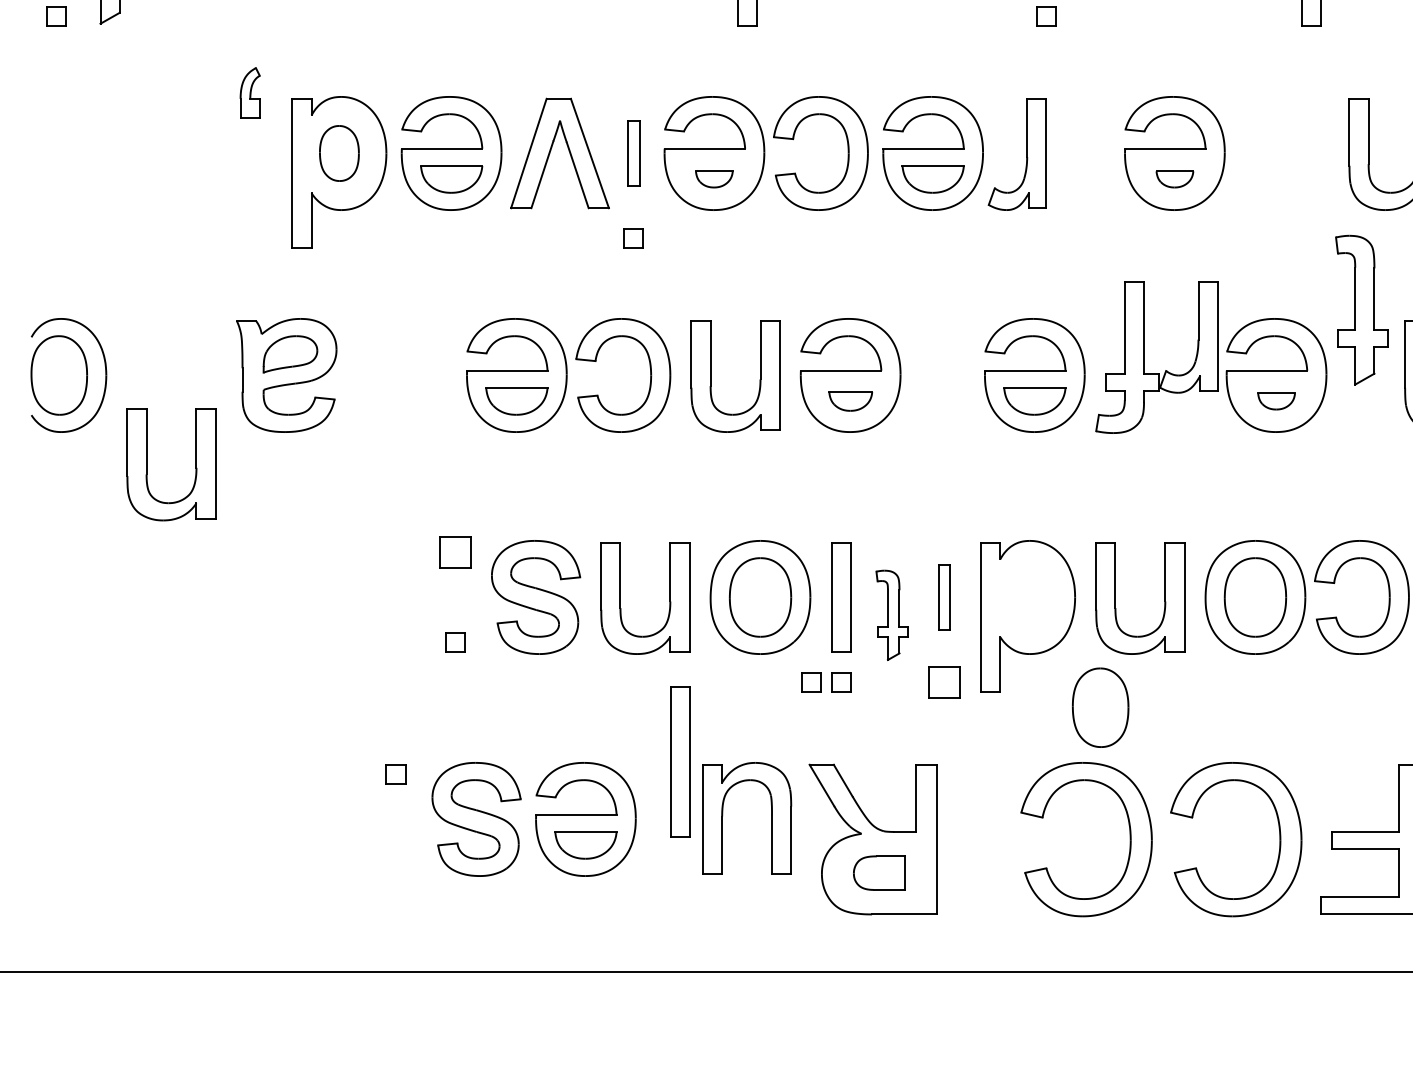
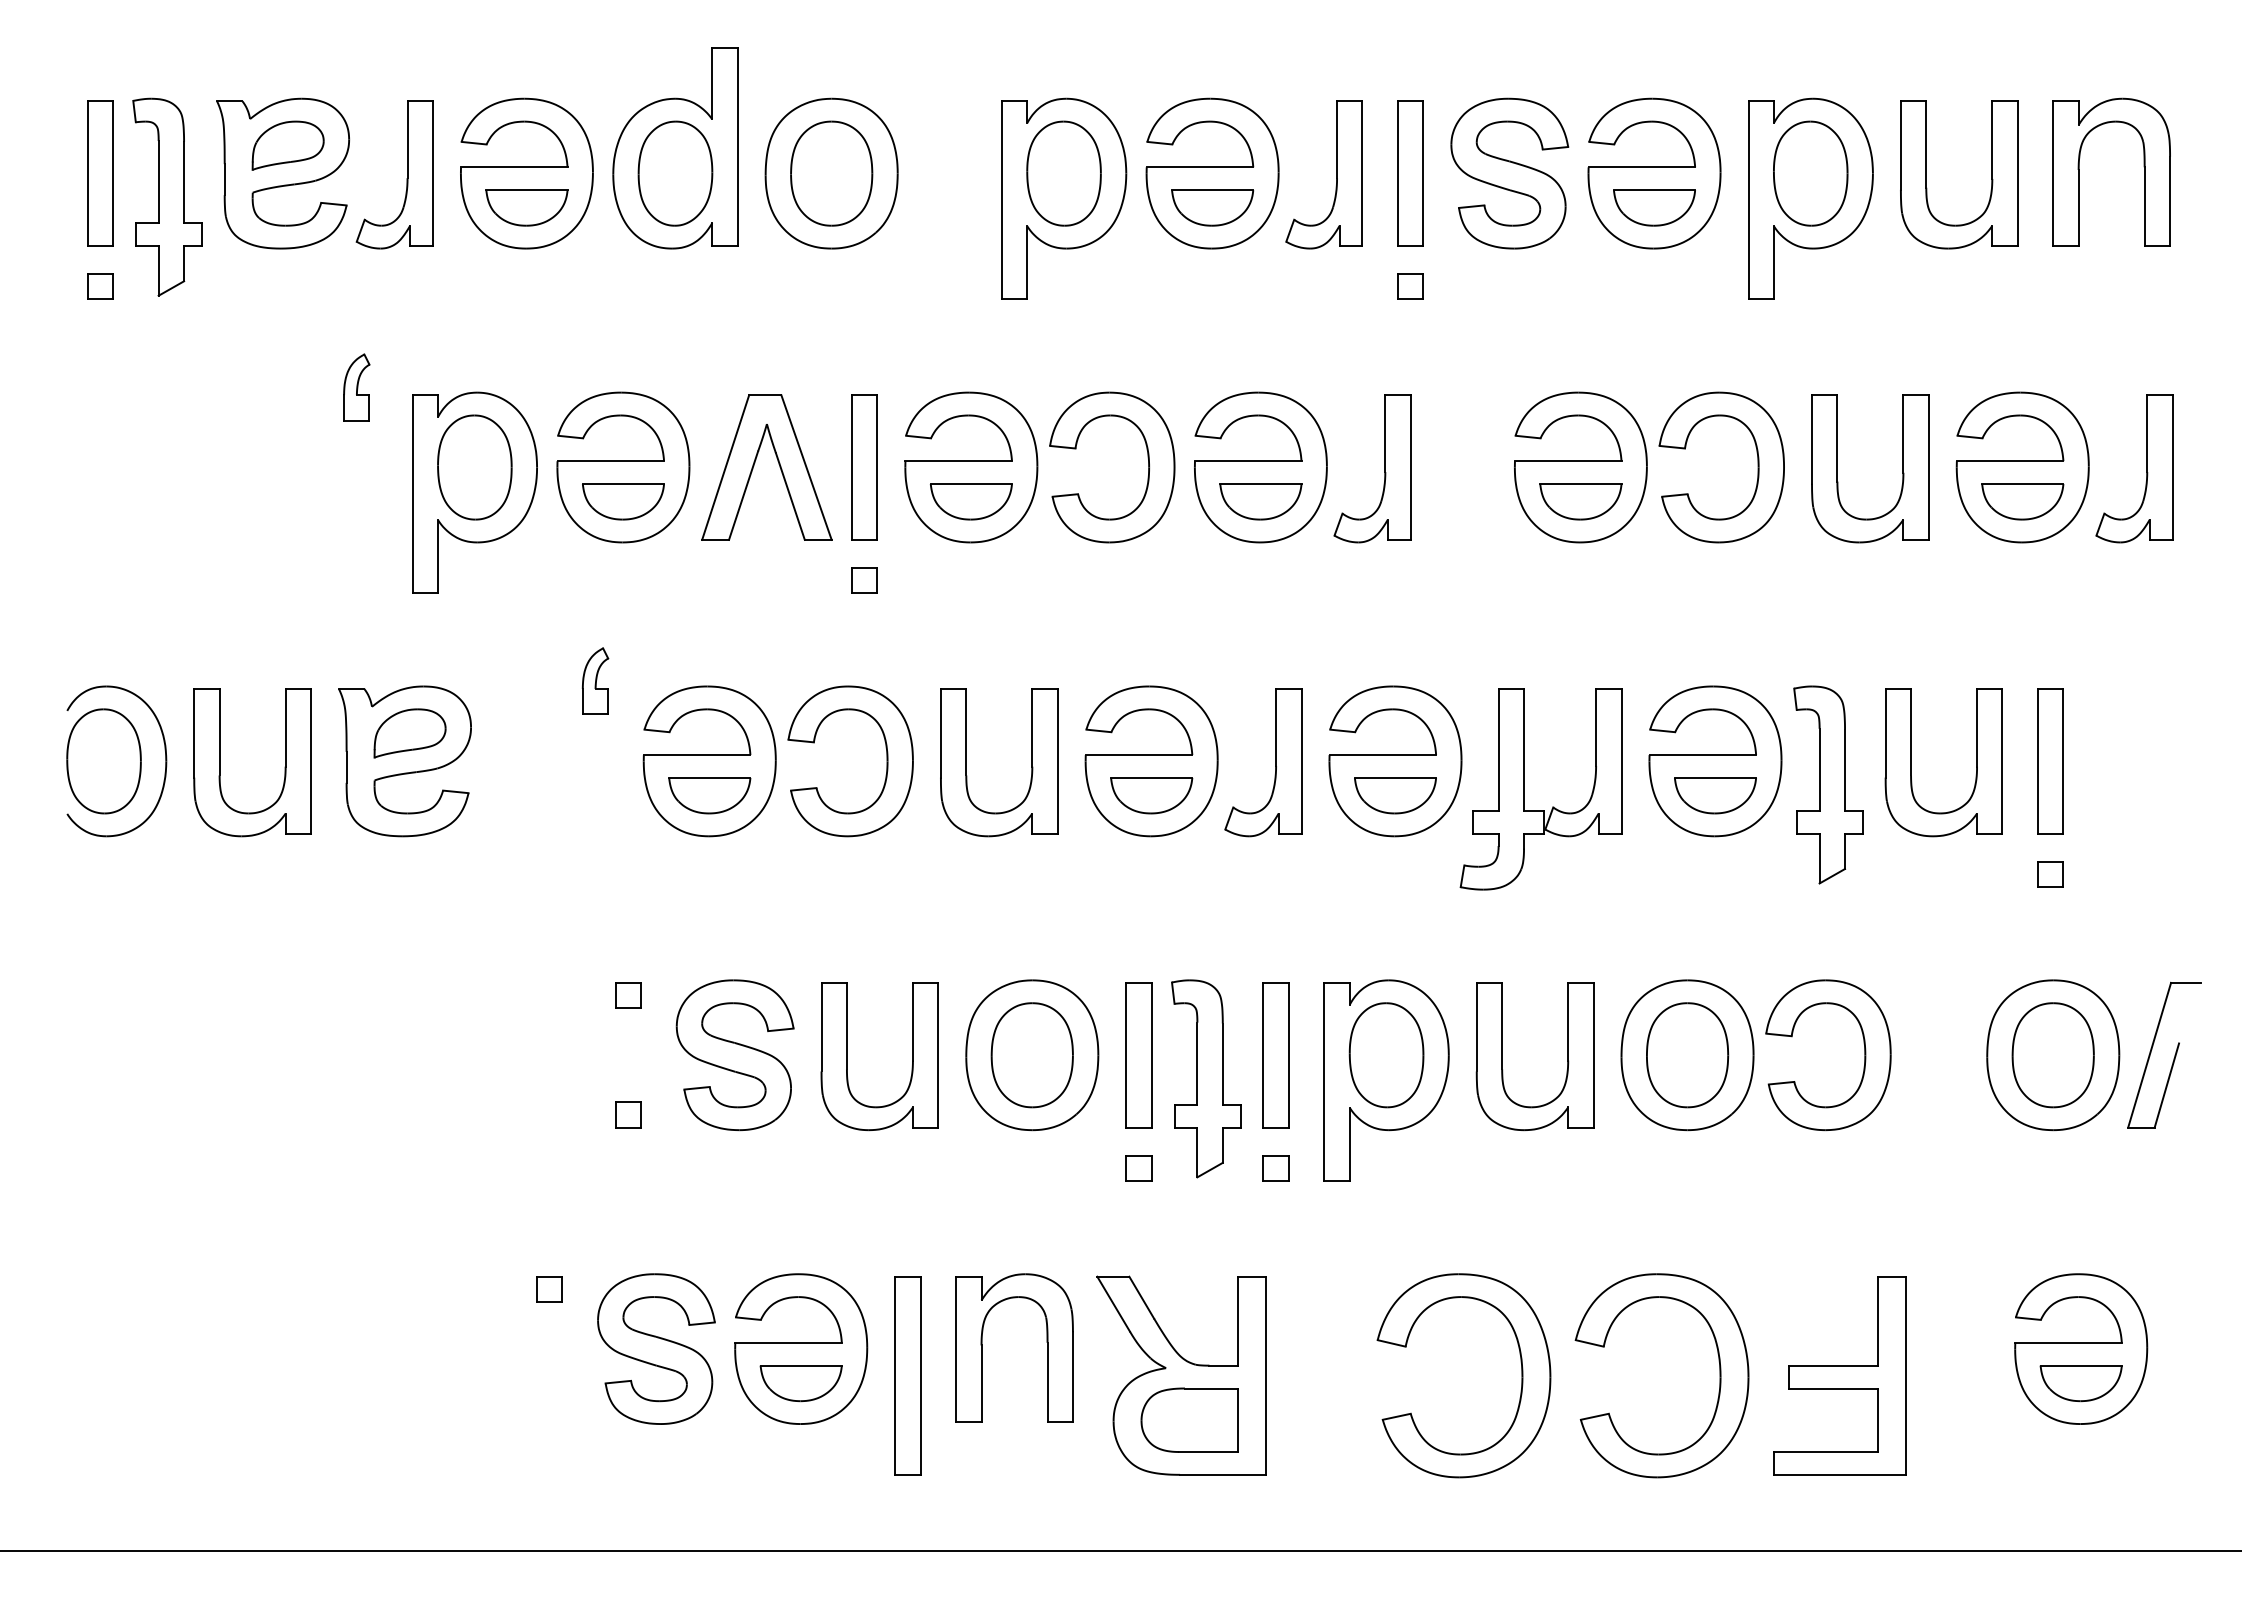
part: (339, 153) -> (474, 467), size x1.43
part: (633, 153) -> (864, 467), size x1.67
part: (1308, 153) -> (1757, 467), added
part: (713, 179) -> (970, 501), size x1.67
part: (1174, 179) -> (1580, 501), size x1.67
part: (1361, 309) -> (1828, 784), moved
part: (430, 314) -> (595, 680), added
part: (1144, 357) -> (1524, 789), moved
part: (944, 376) -> (1275, 762), added
part: (850, 401) -> (1151, 795), size x1.43
part: (1276, 401) -> (1715, 795), size x1.67
part: (147, 464) -> (220, 762), moved
part: (455, 552) -> (628, 995), size x0.62
part: (944, 597) -> (1275, 1055), size x1.67
part: (892, 615) -> (1206, 1078), size x1.67
part: (811, 683) -> (1099, 1168), removed
part: (944, 683) -> (1275, 1168), size x0.62
part: (1100, 707) -> (1386, 1055), moved
part: (679, 761) -> (907, 1375), moved
part: (879, 872) -> (1189, 1419), size x1.43

